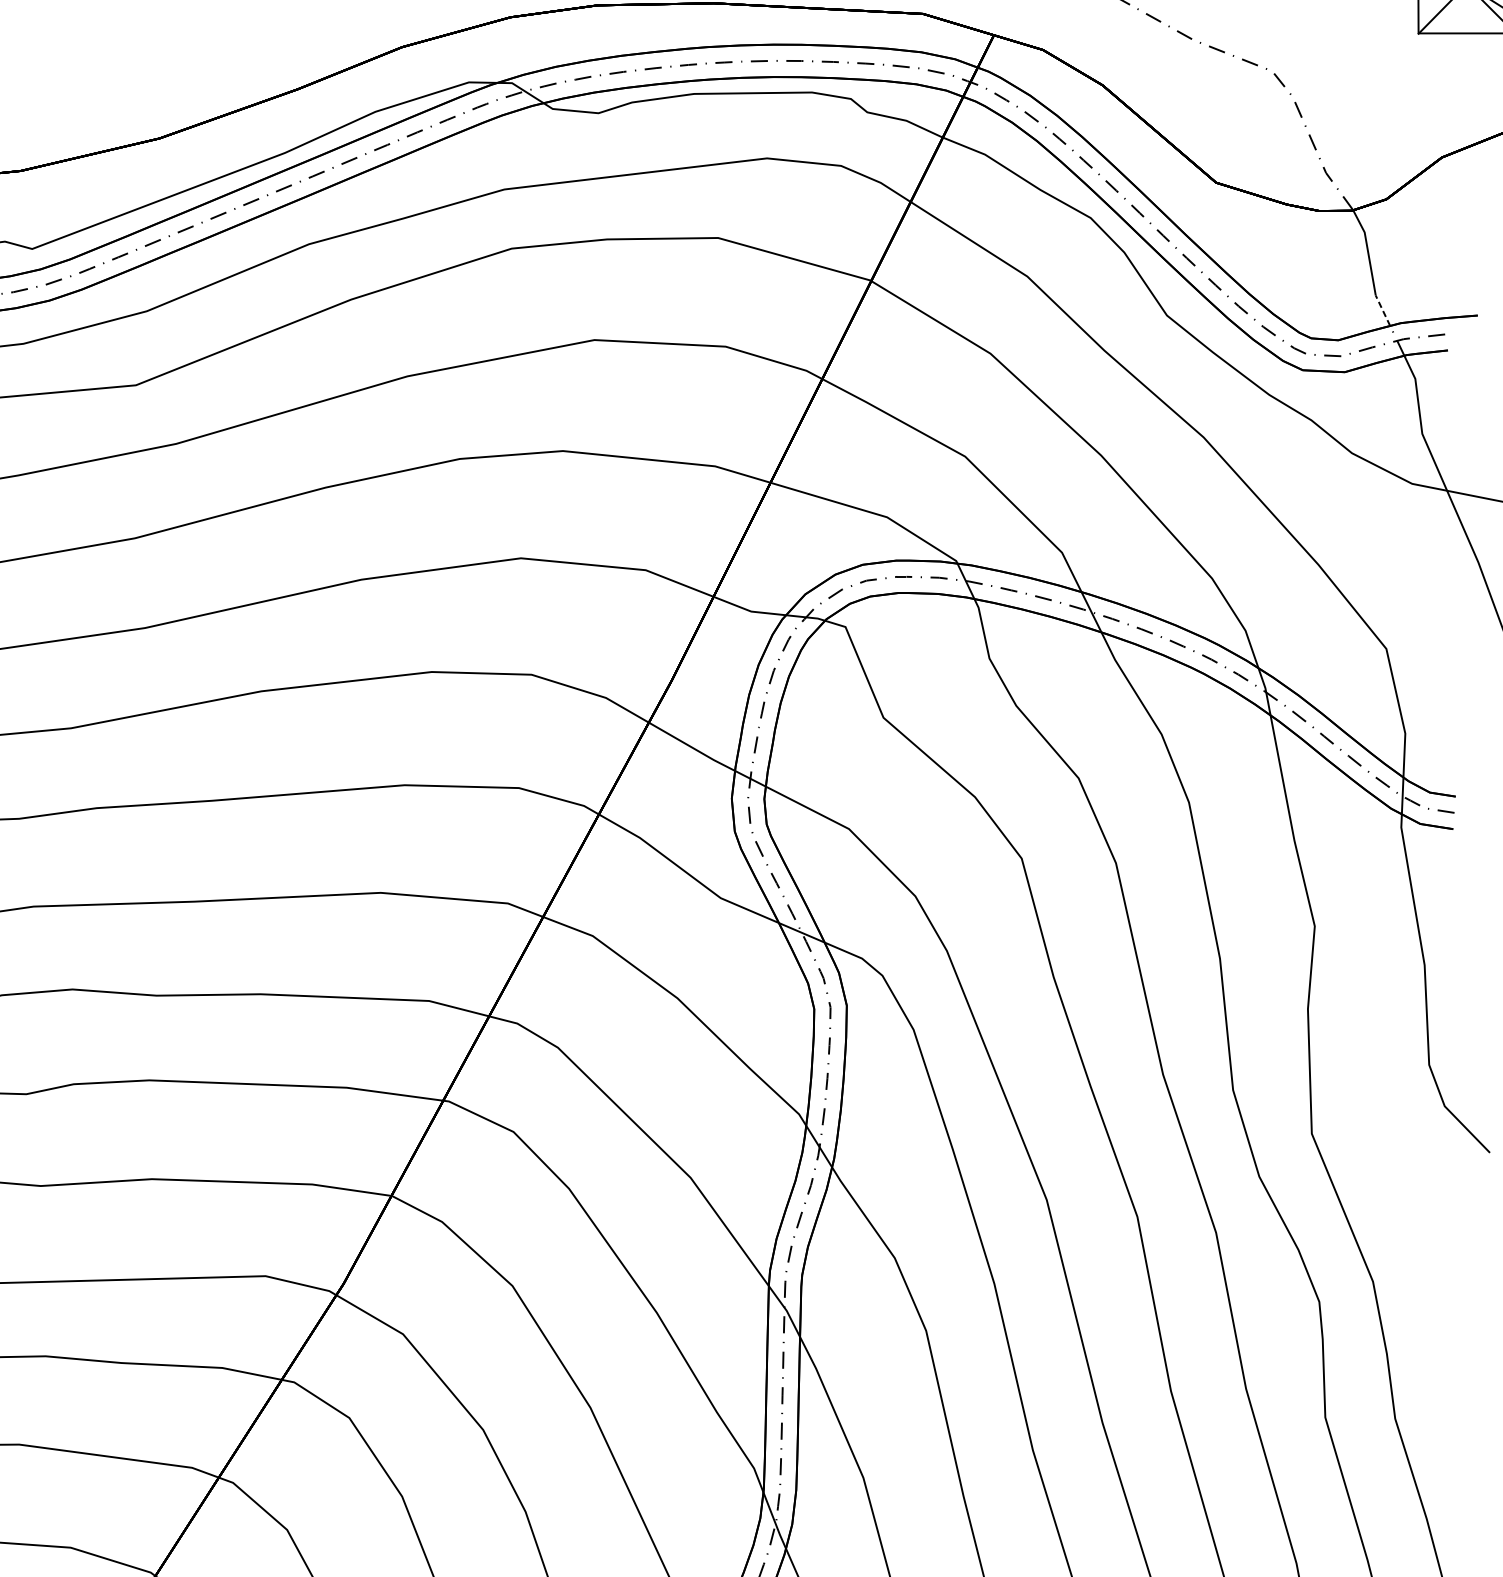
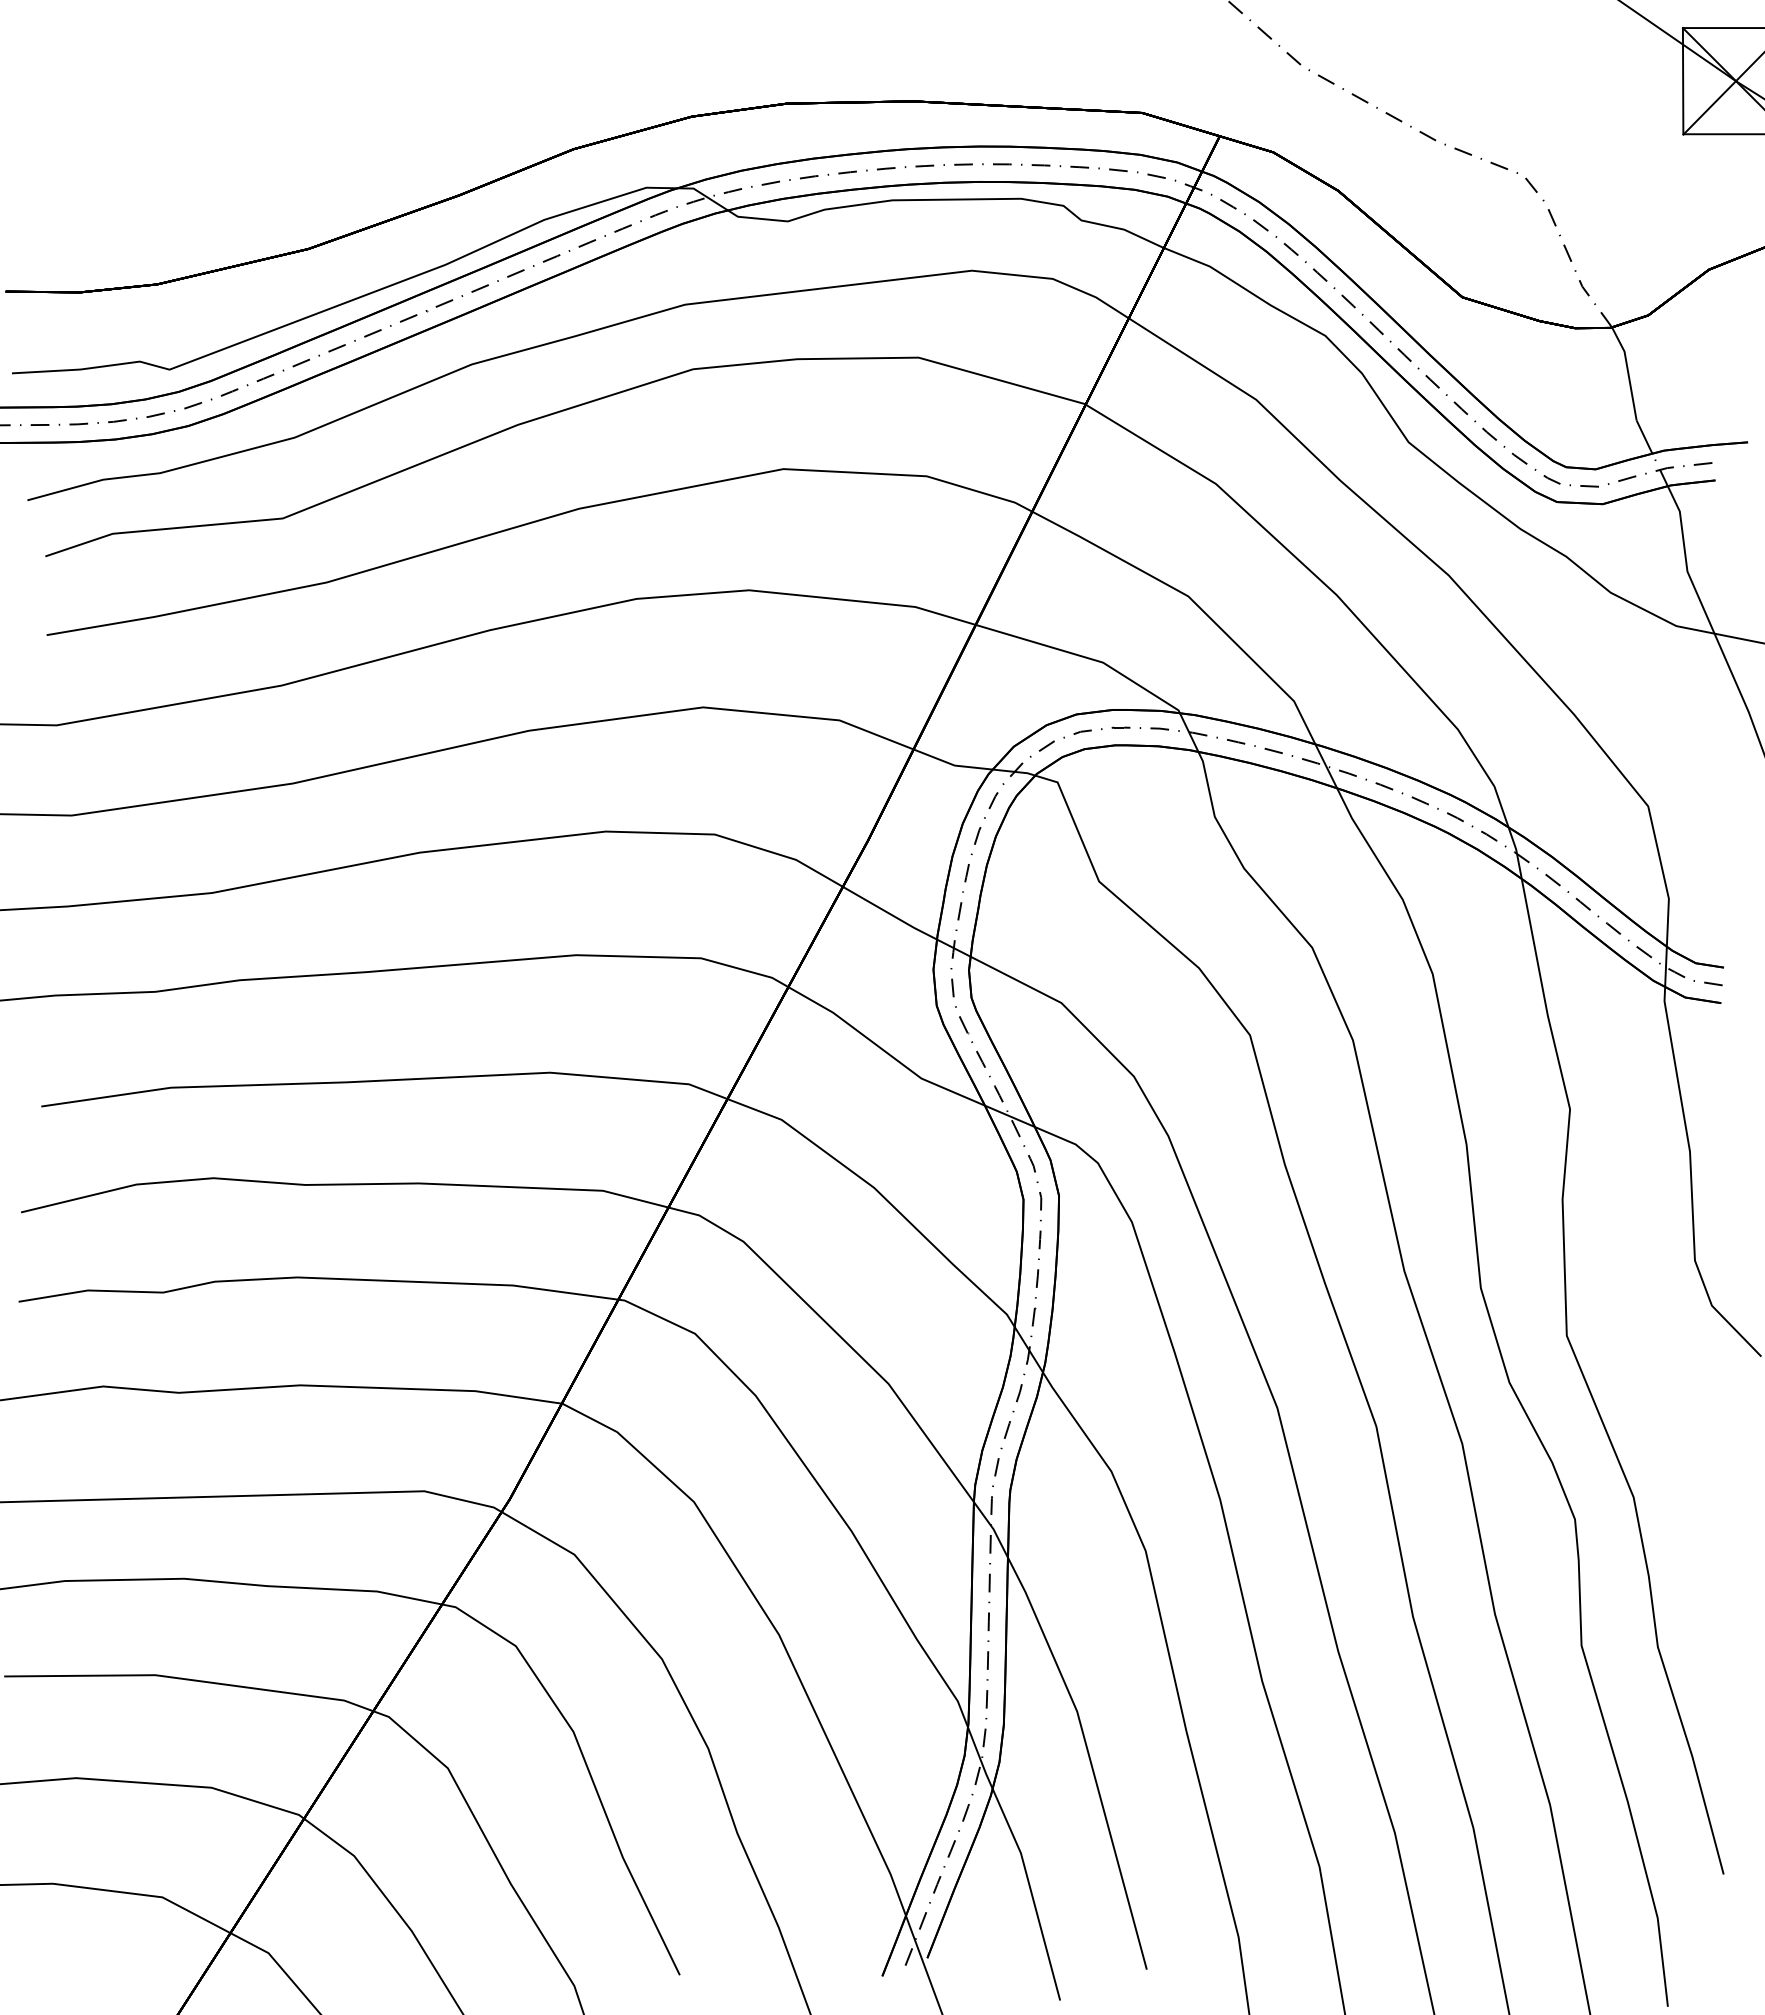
line: (1382, 310) -> (1644, 436), dashed -> solid

